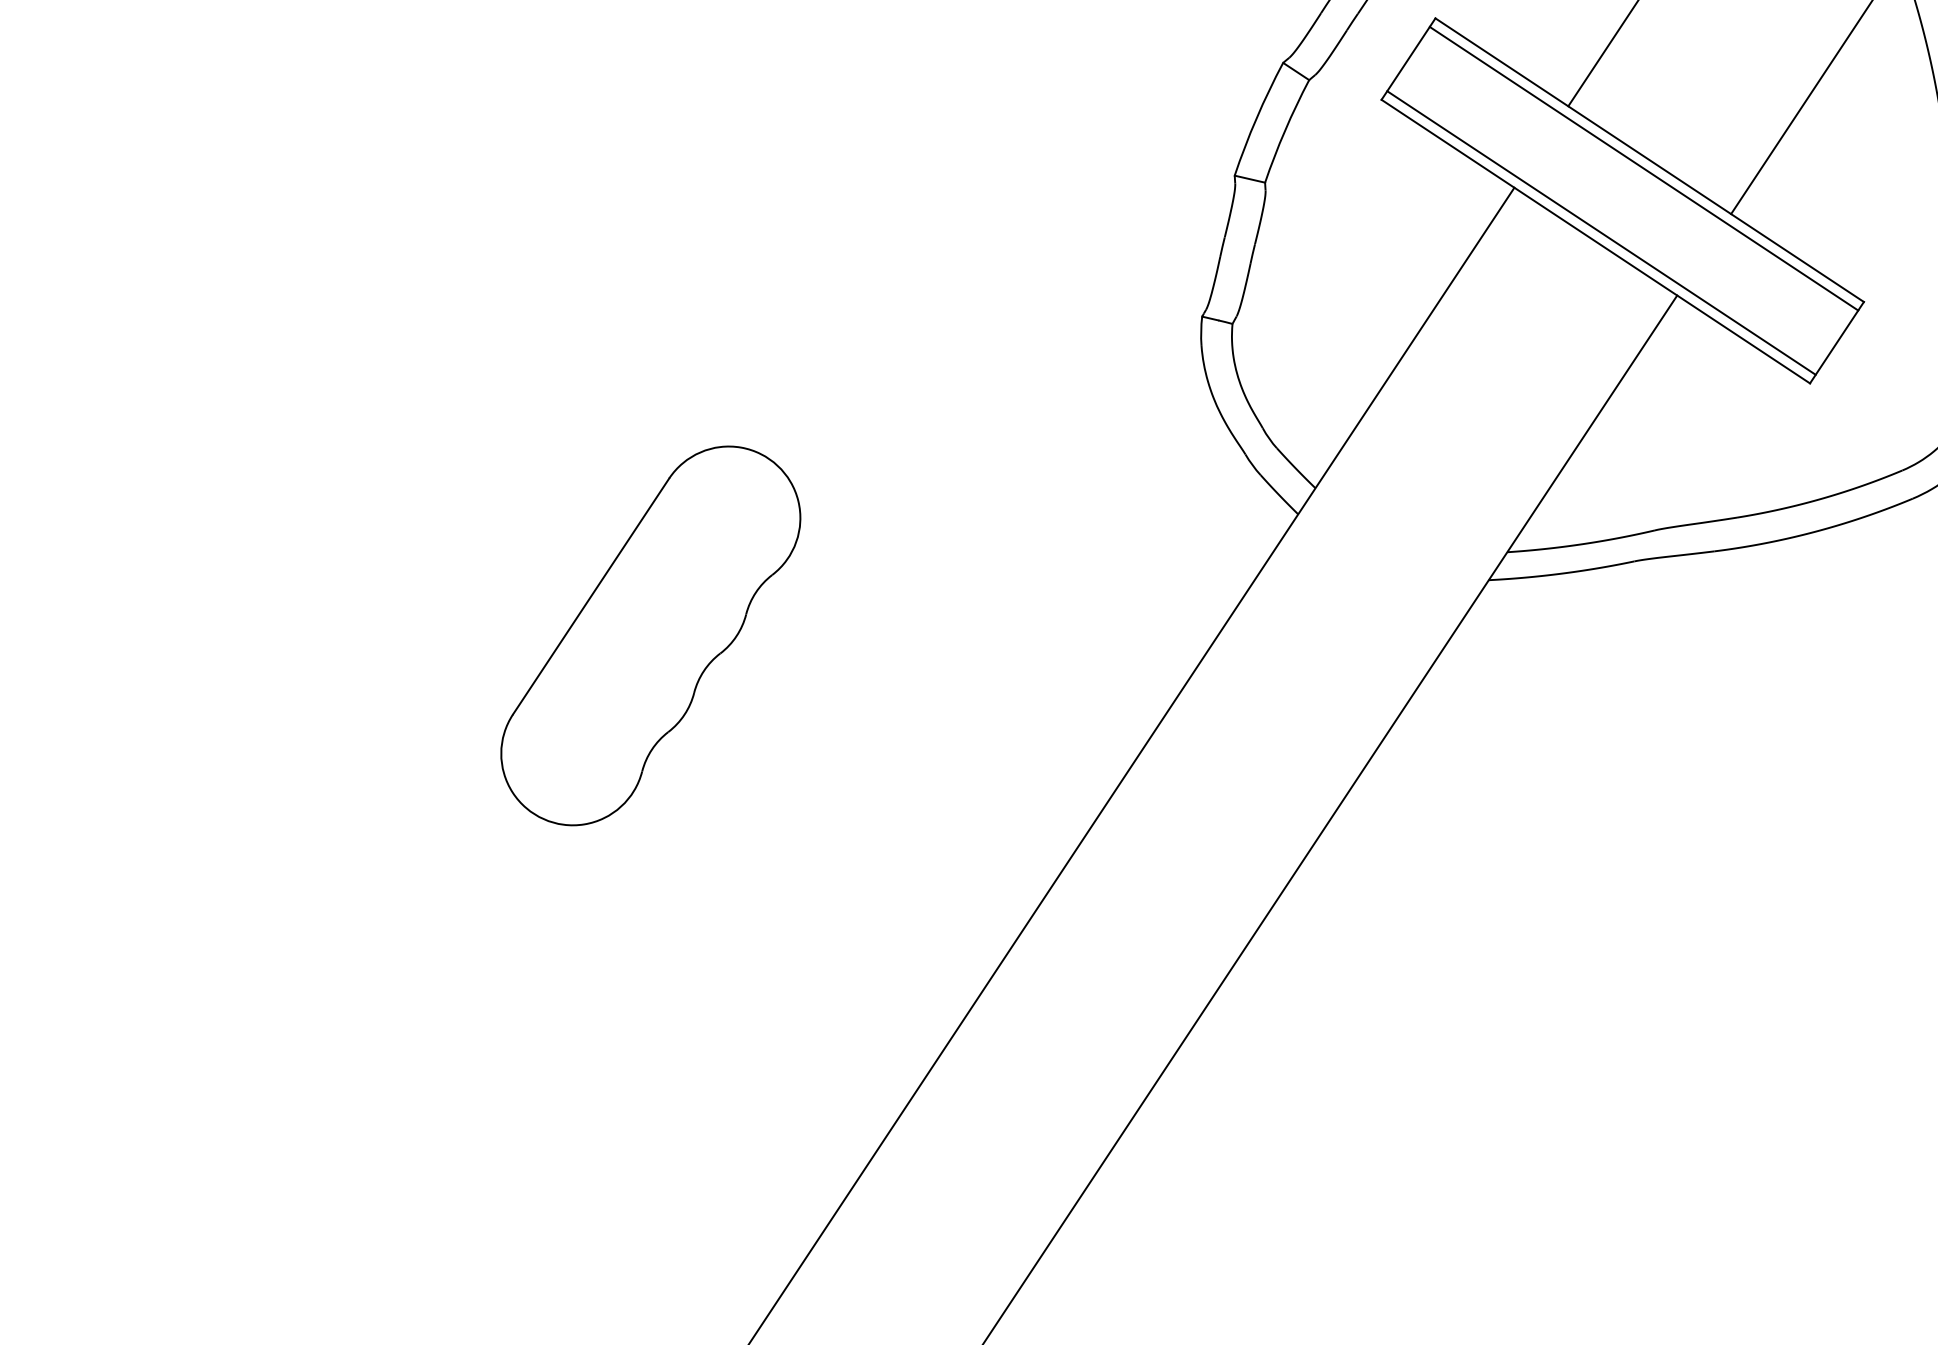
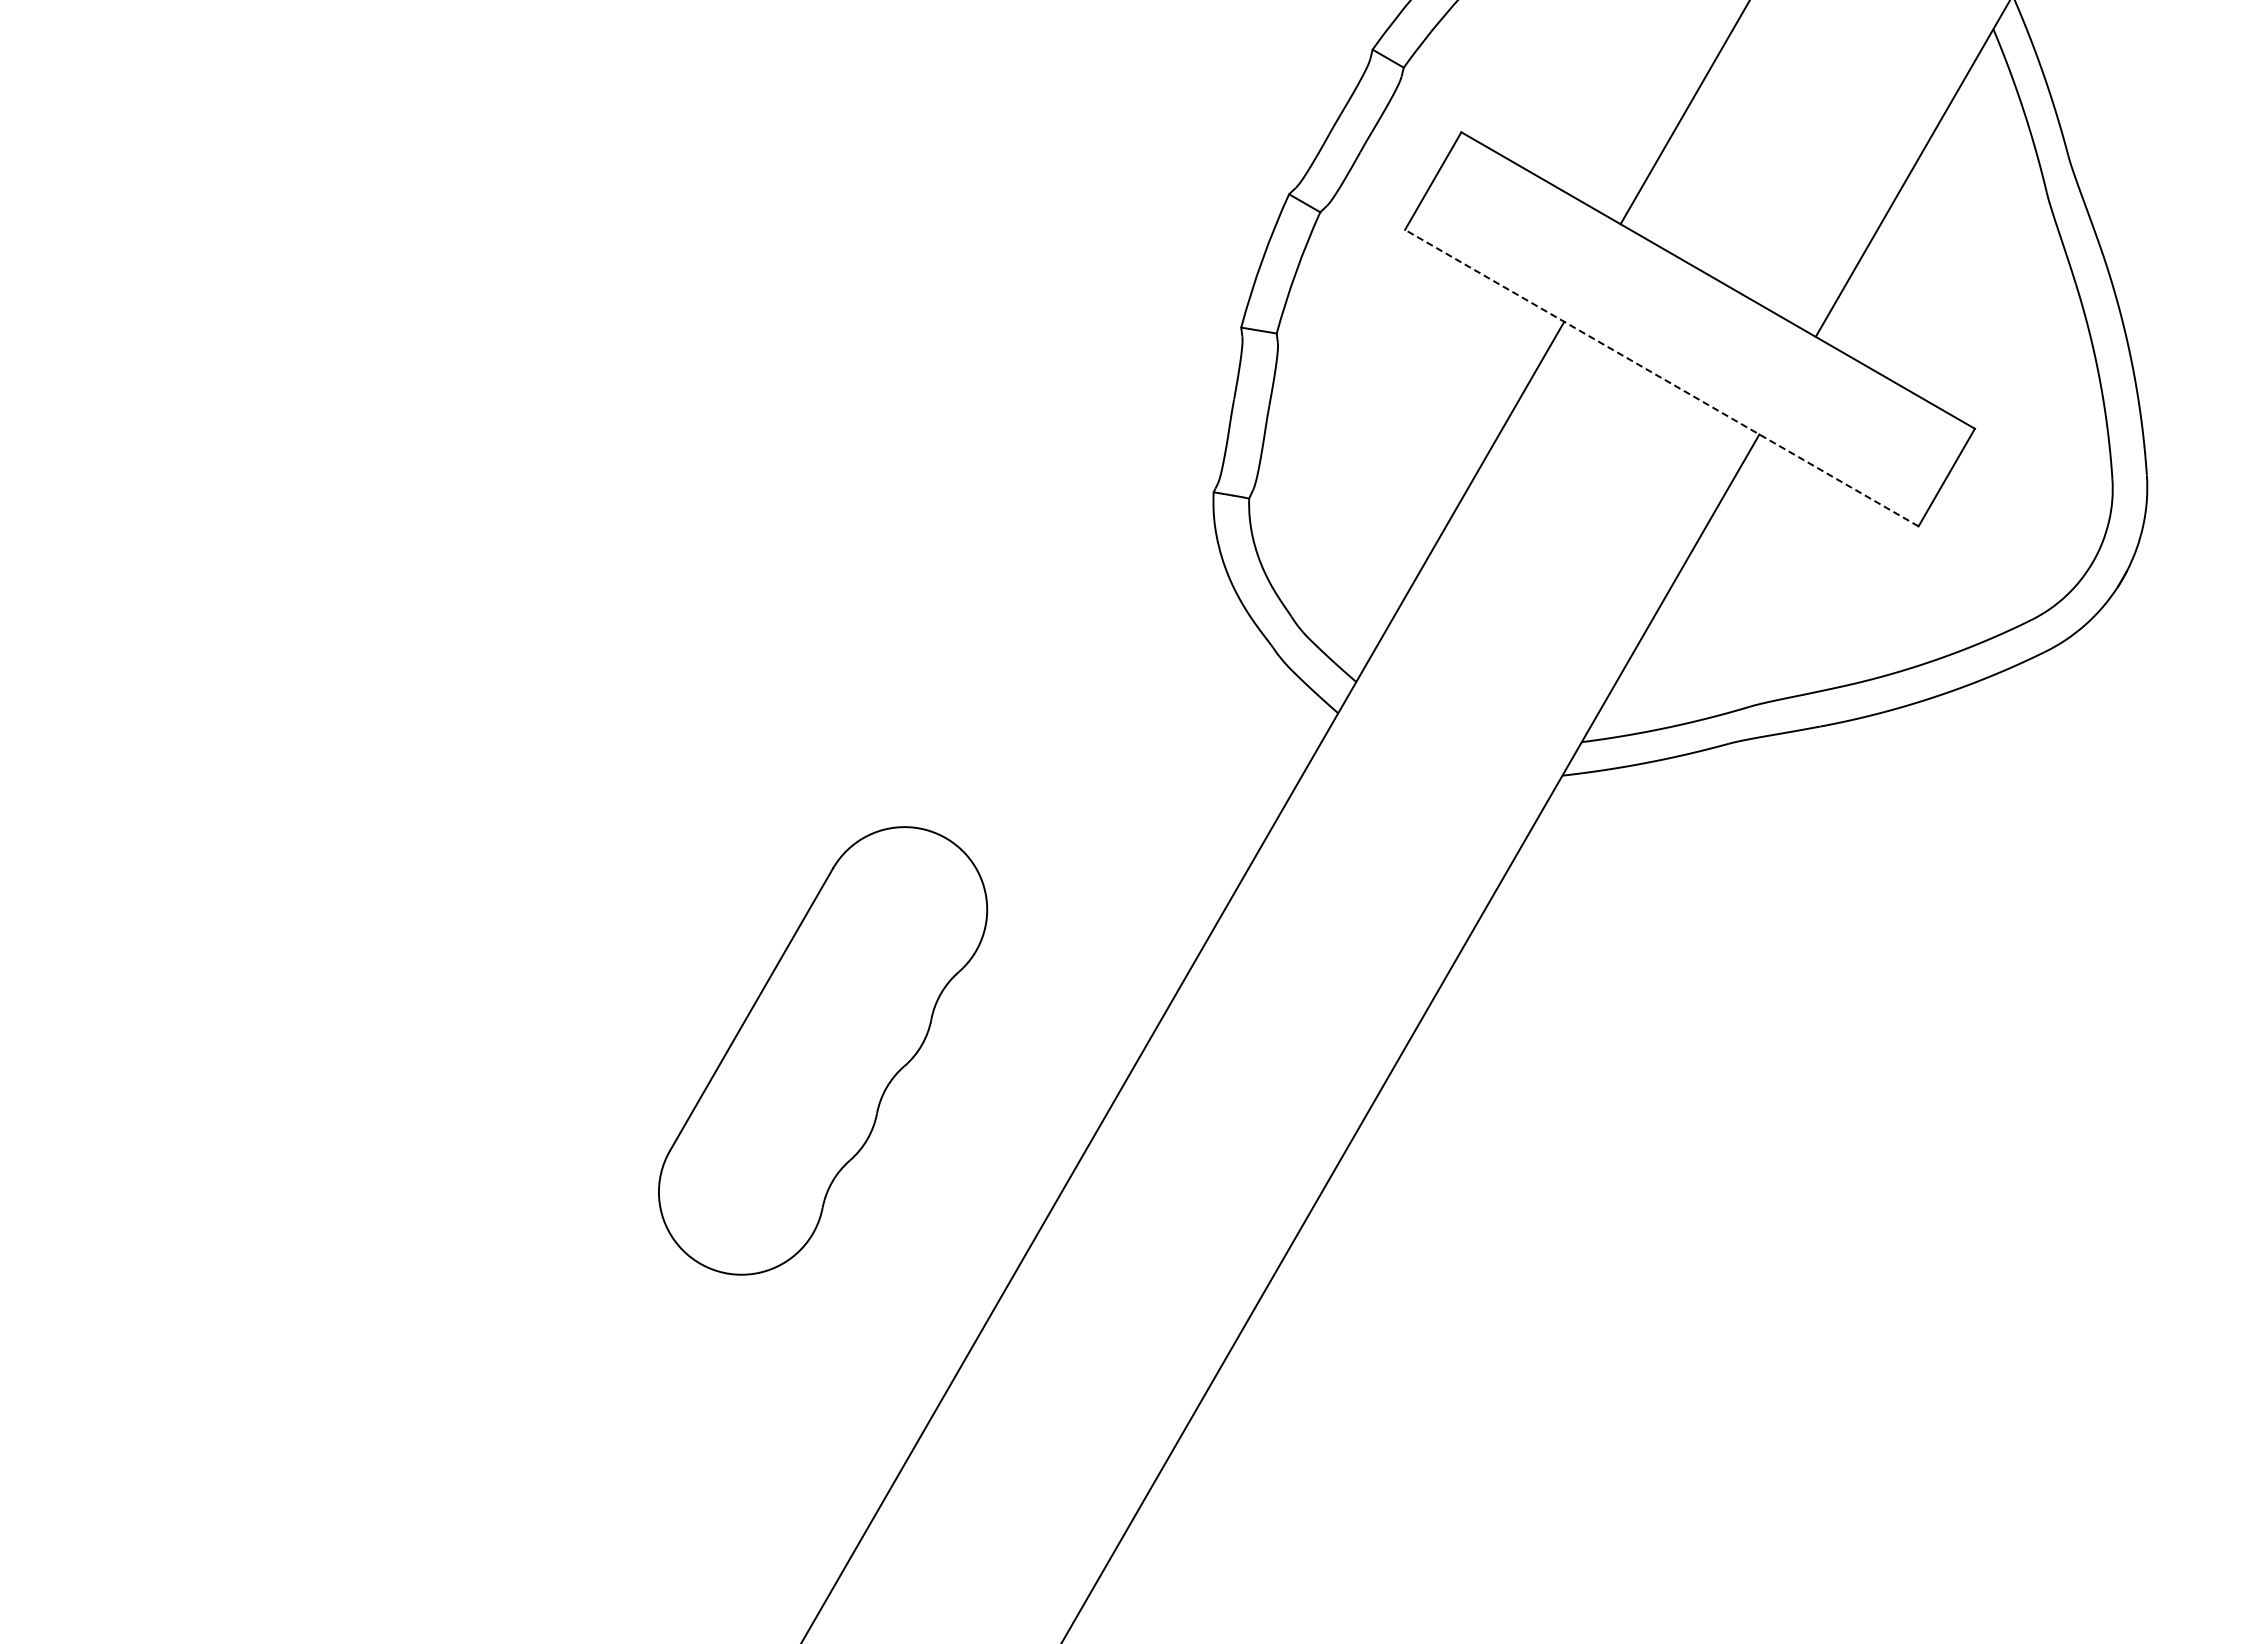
line: (1644, 168) -> (1712, 290), removed
line: (1601, 232) -> (1667, 367), removed
line: (1595, 241) -> (1661, 377), solid -> dashed
part: (651, 635) -> (823, 1050), moved

